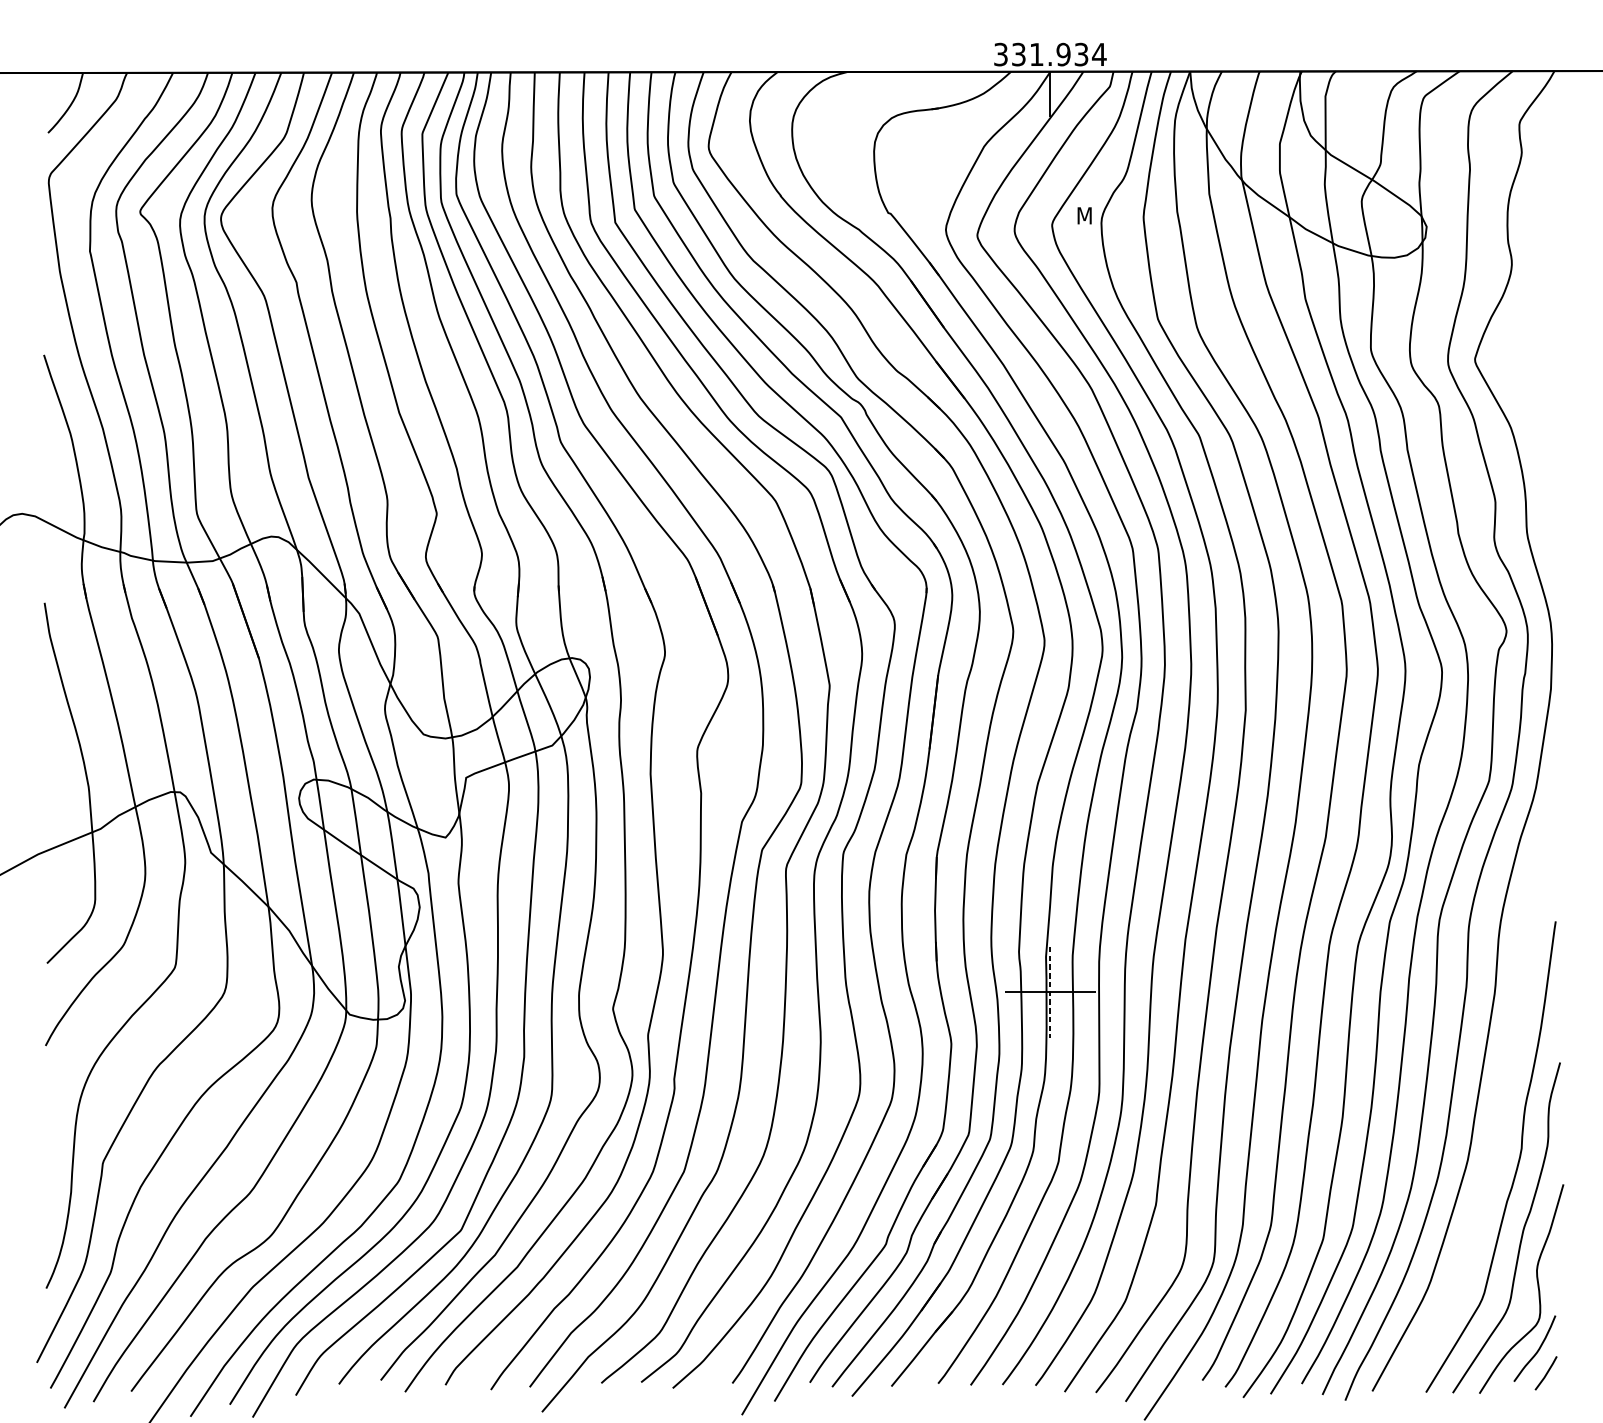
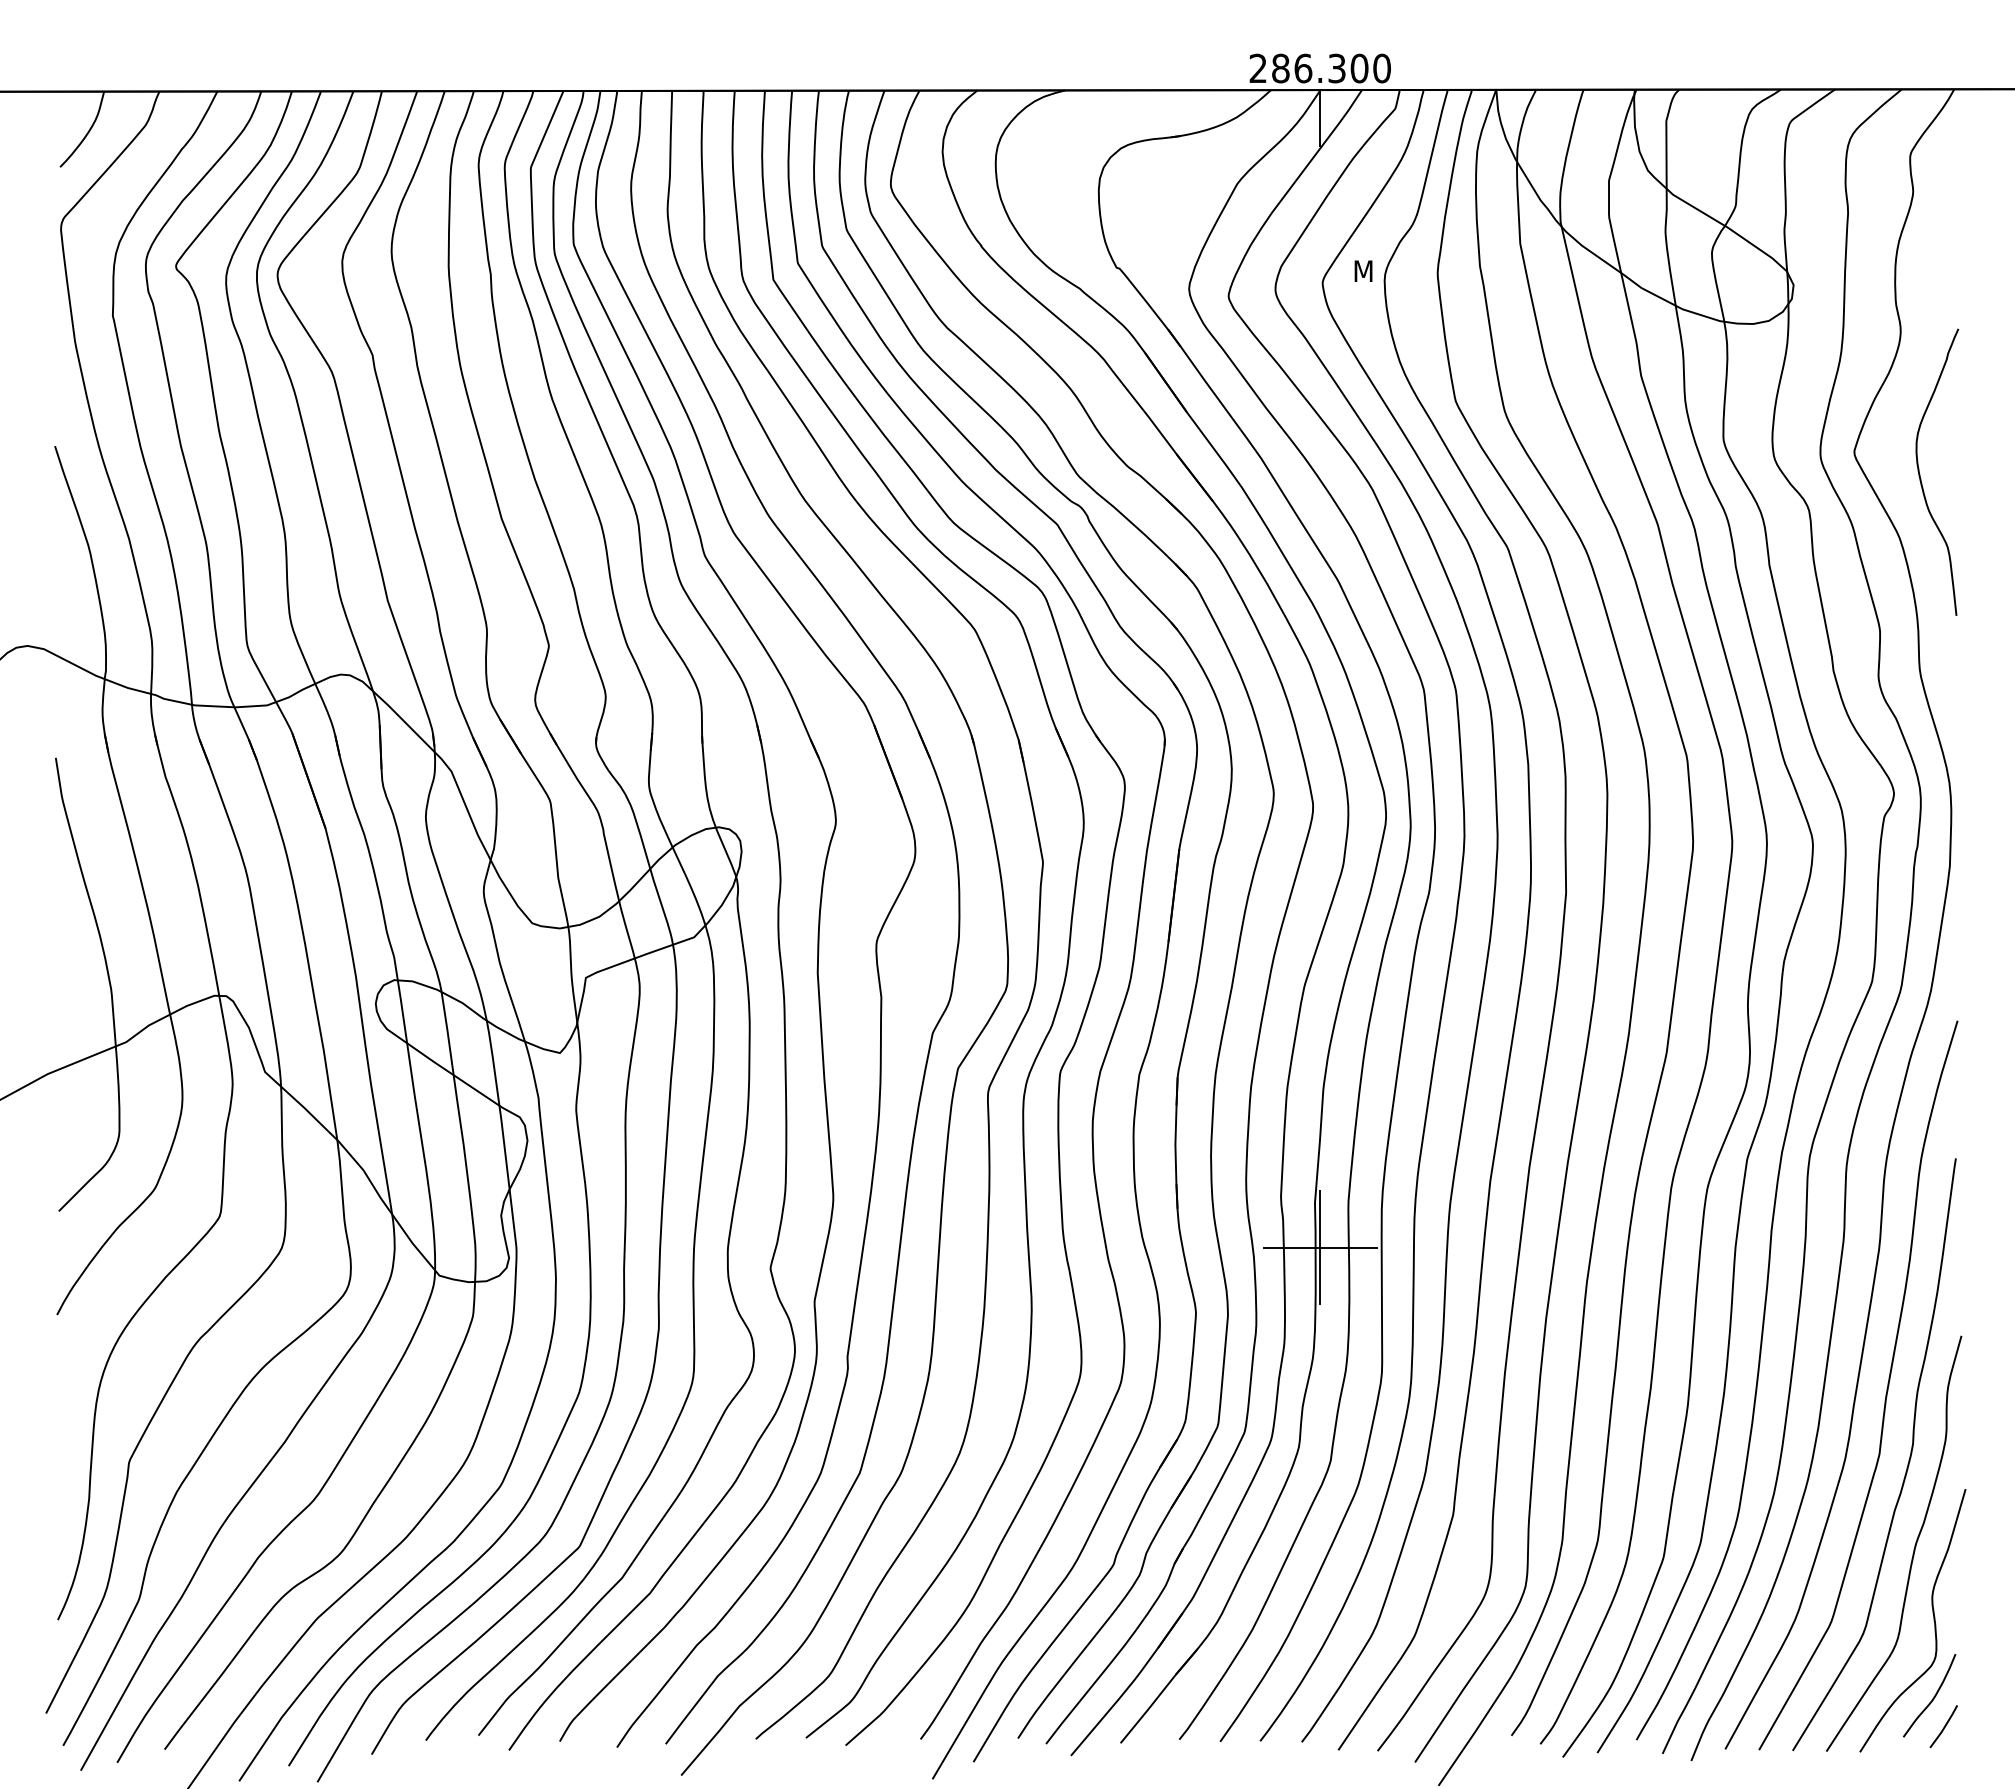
text: (1050, 54) -> (1320, 68), 331.934 -> 286.300
curve: (1527, 377) -> (1920, 474), added
line: (1050, 993) -> (1320, 1248), dashed -> solid
curve: (1500, 1104) -> (1886, 1388), added

